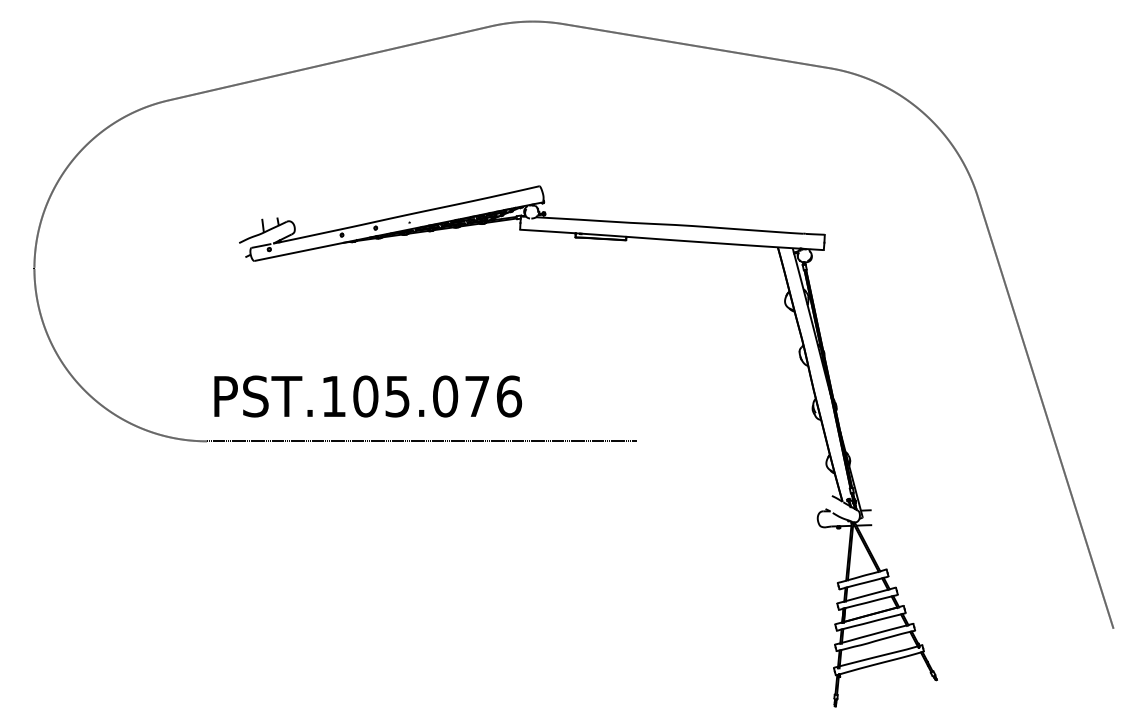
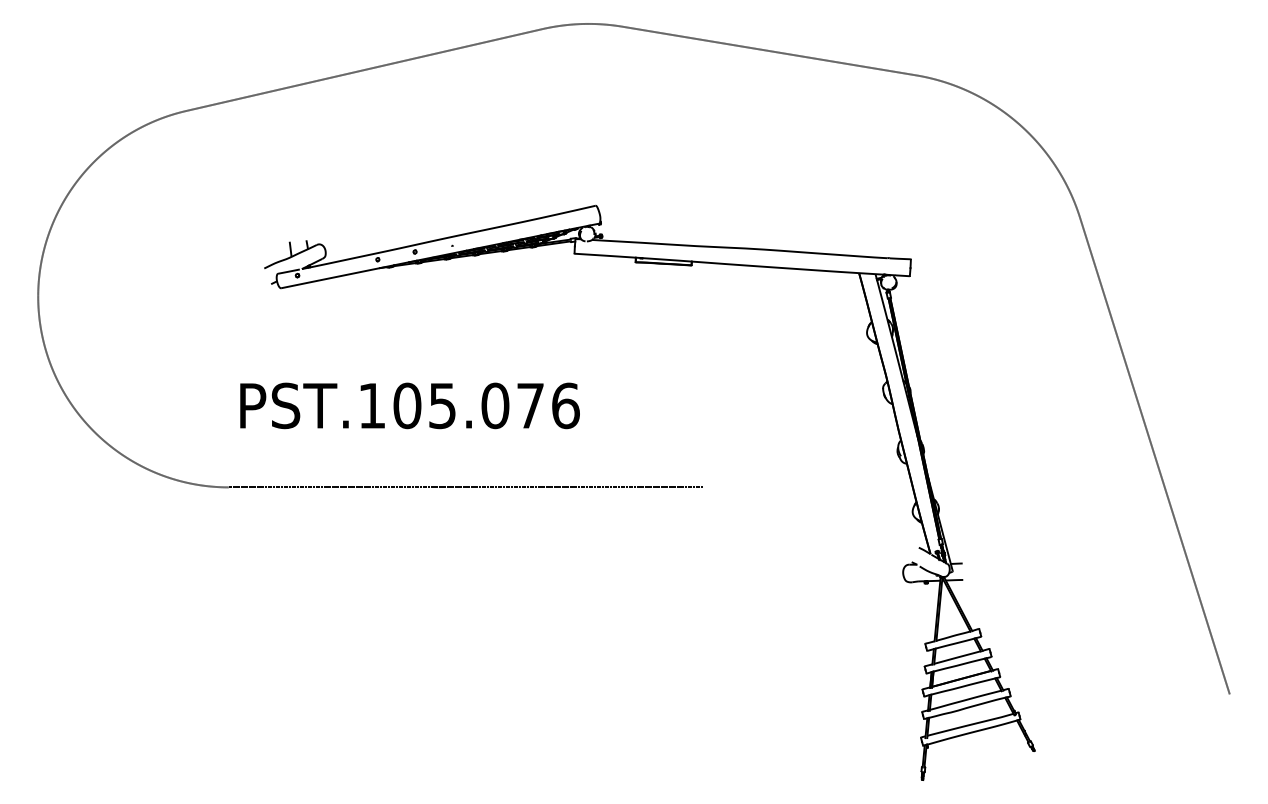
text: (368, 396) -> (410, 405), moved

